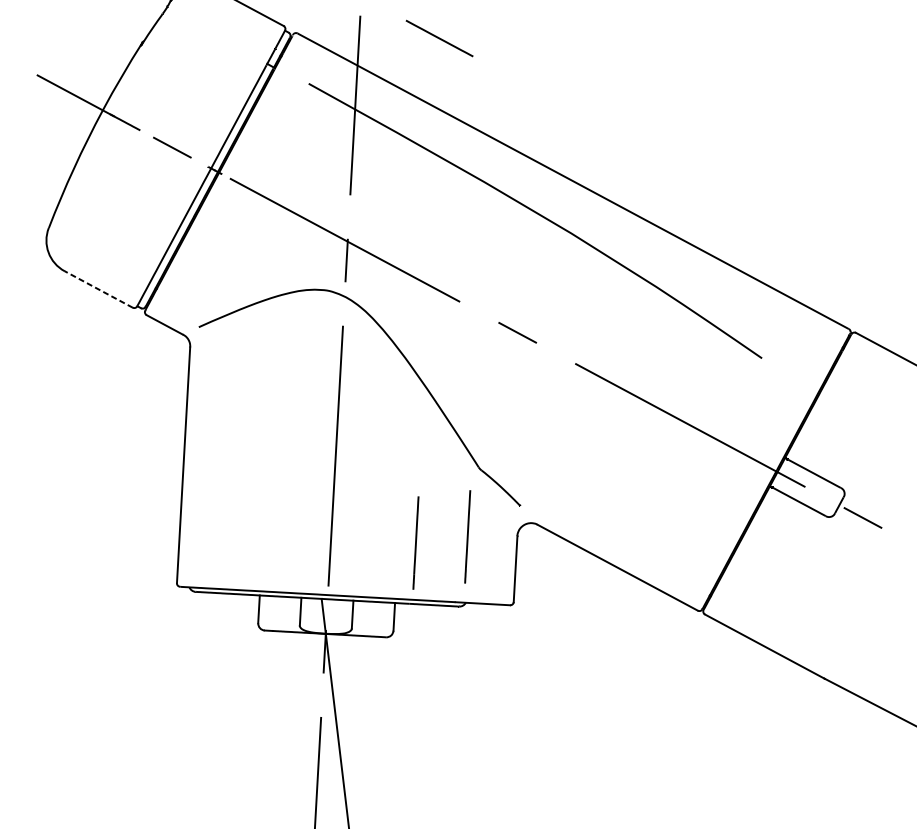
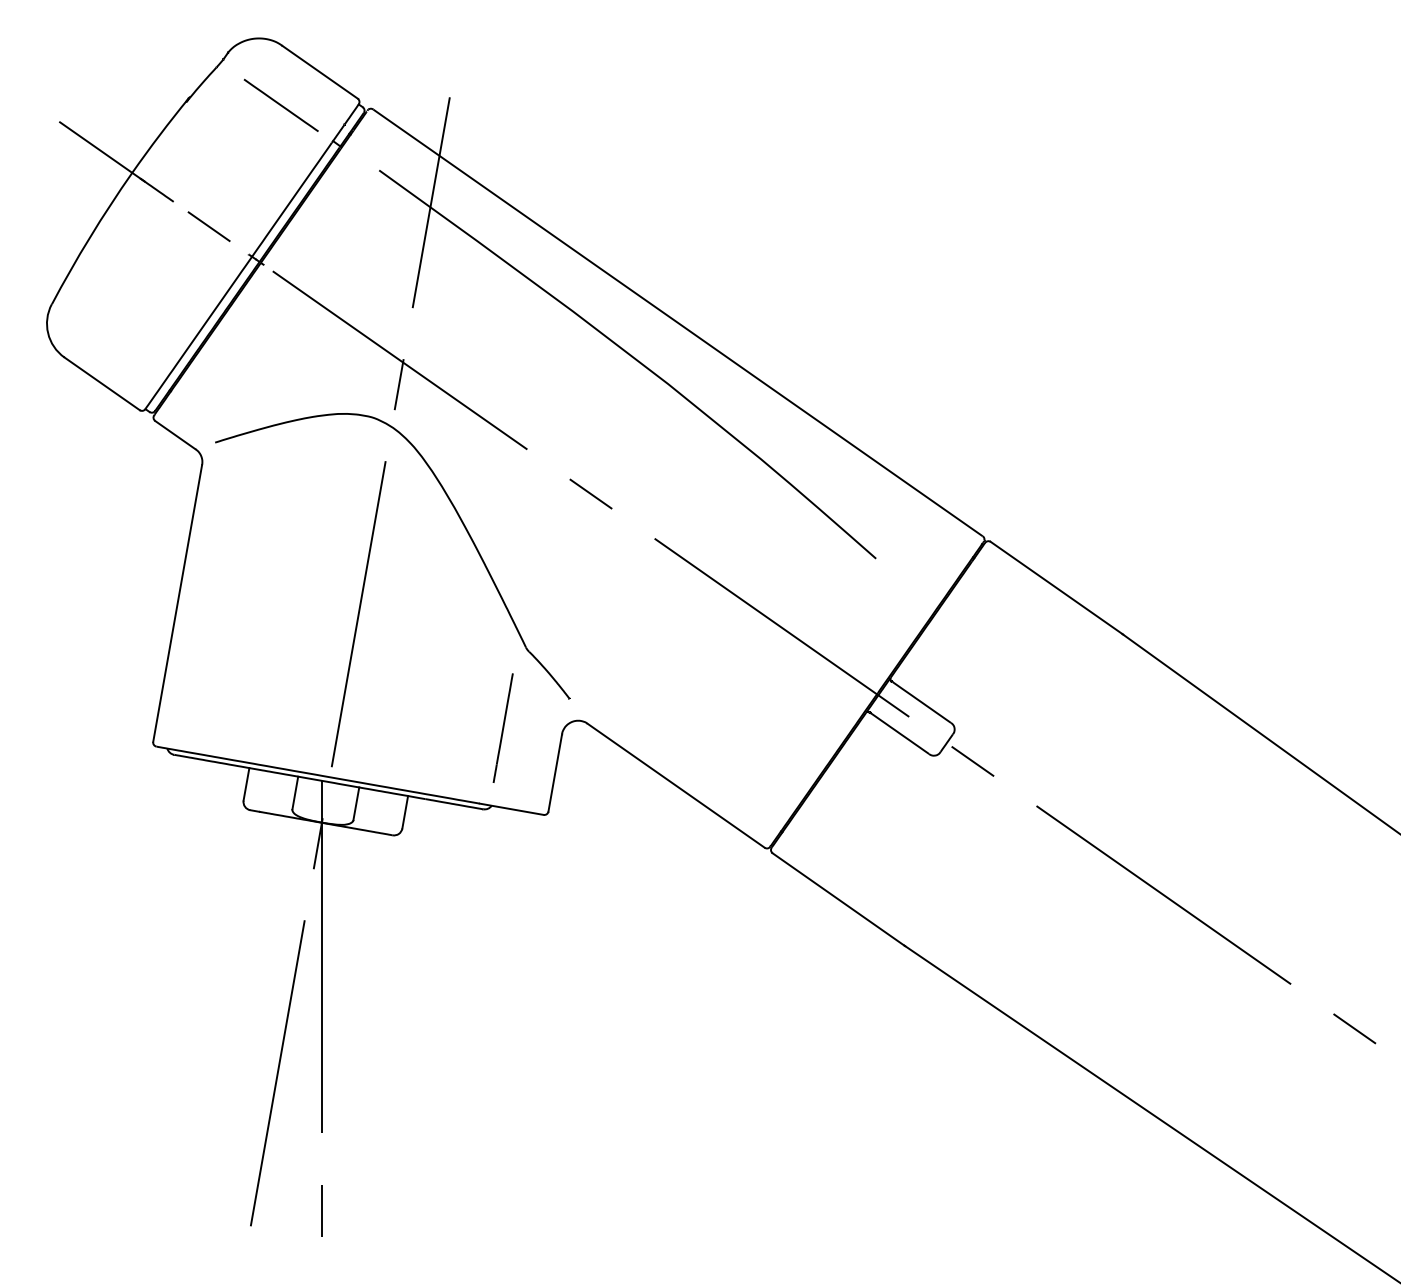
line: (438, 37) -> (280, 104), moved
line: (98, 289) -> (101, 383), dashed -> solid
line: (415, 542) -> (440, 727), removed

